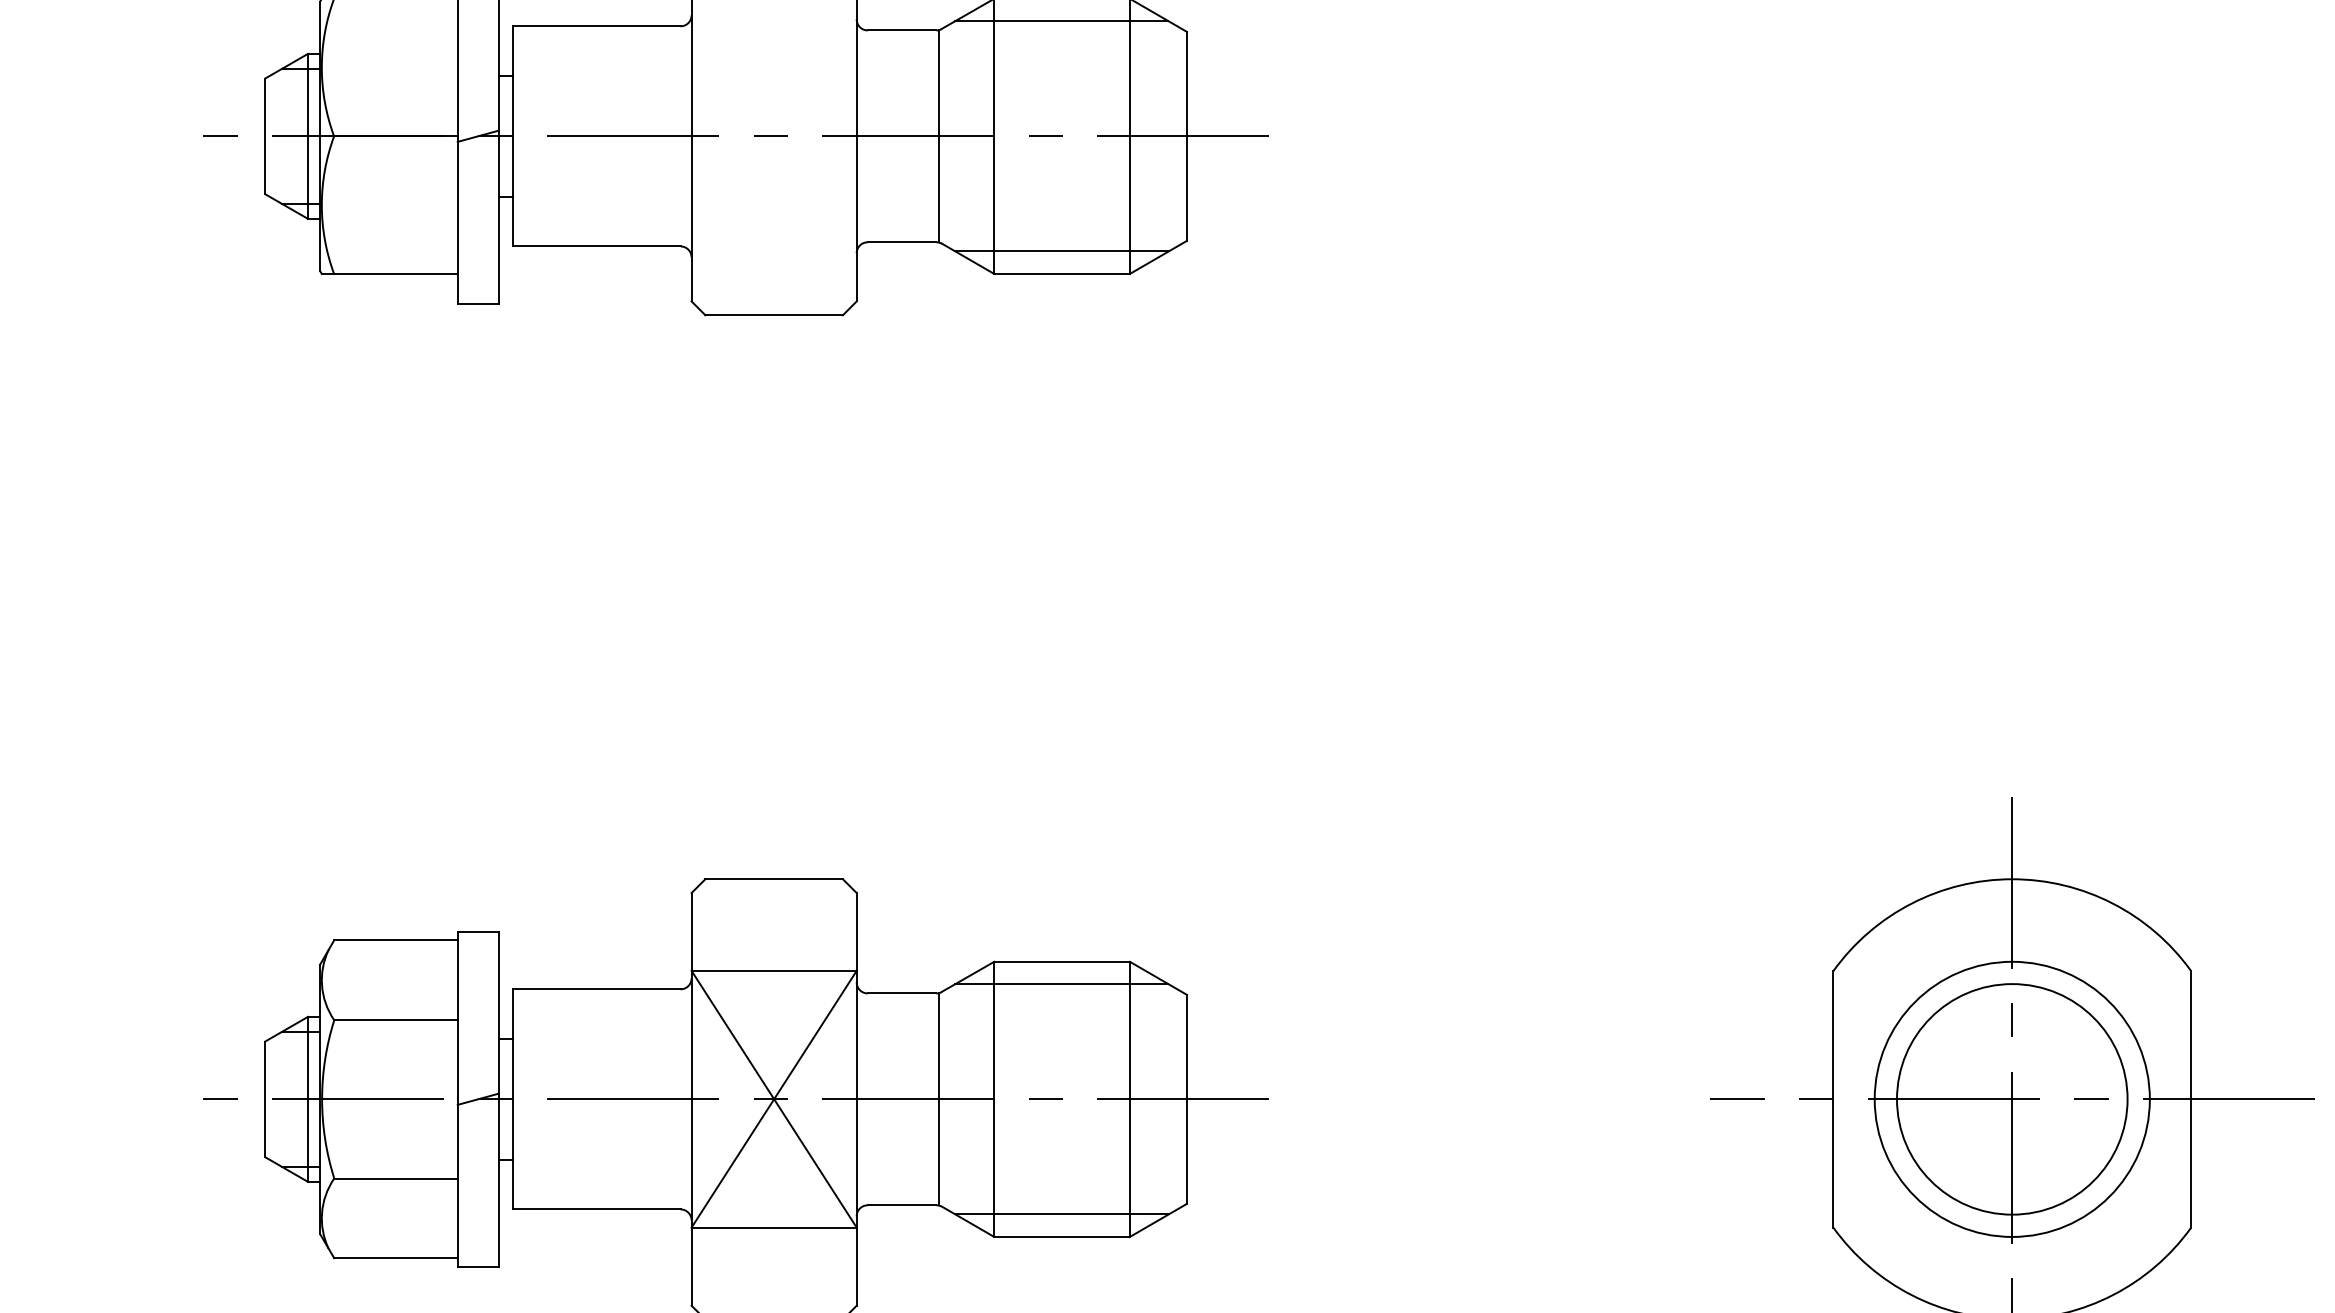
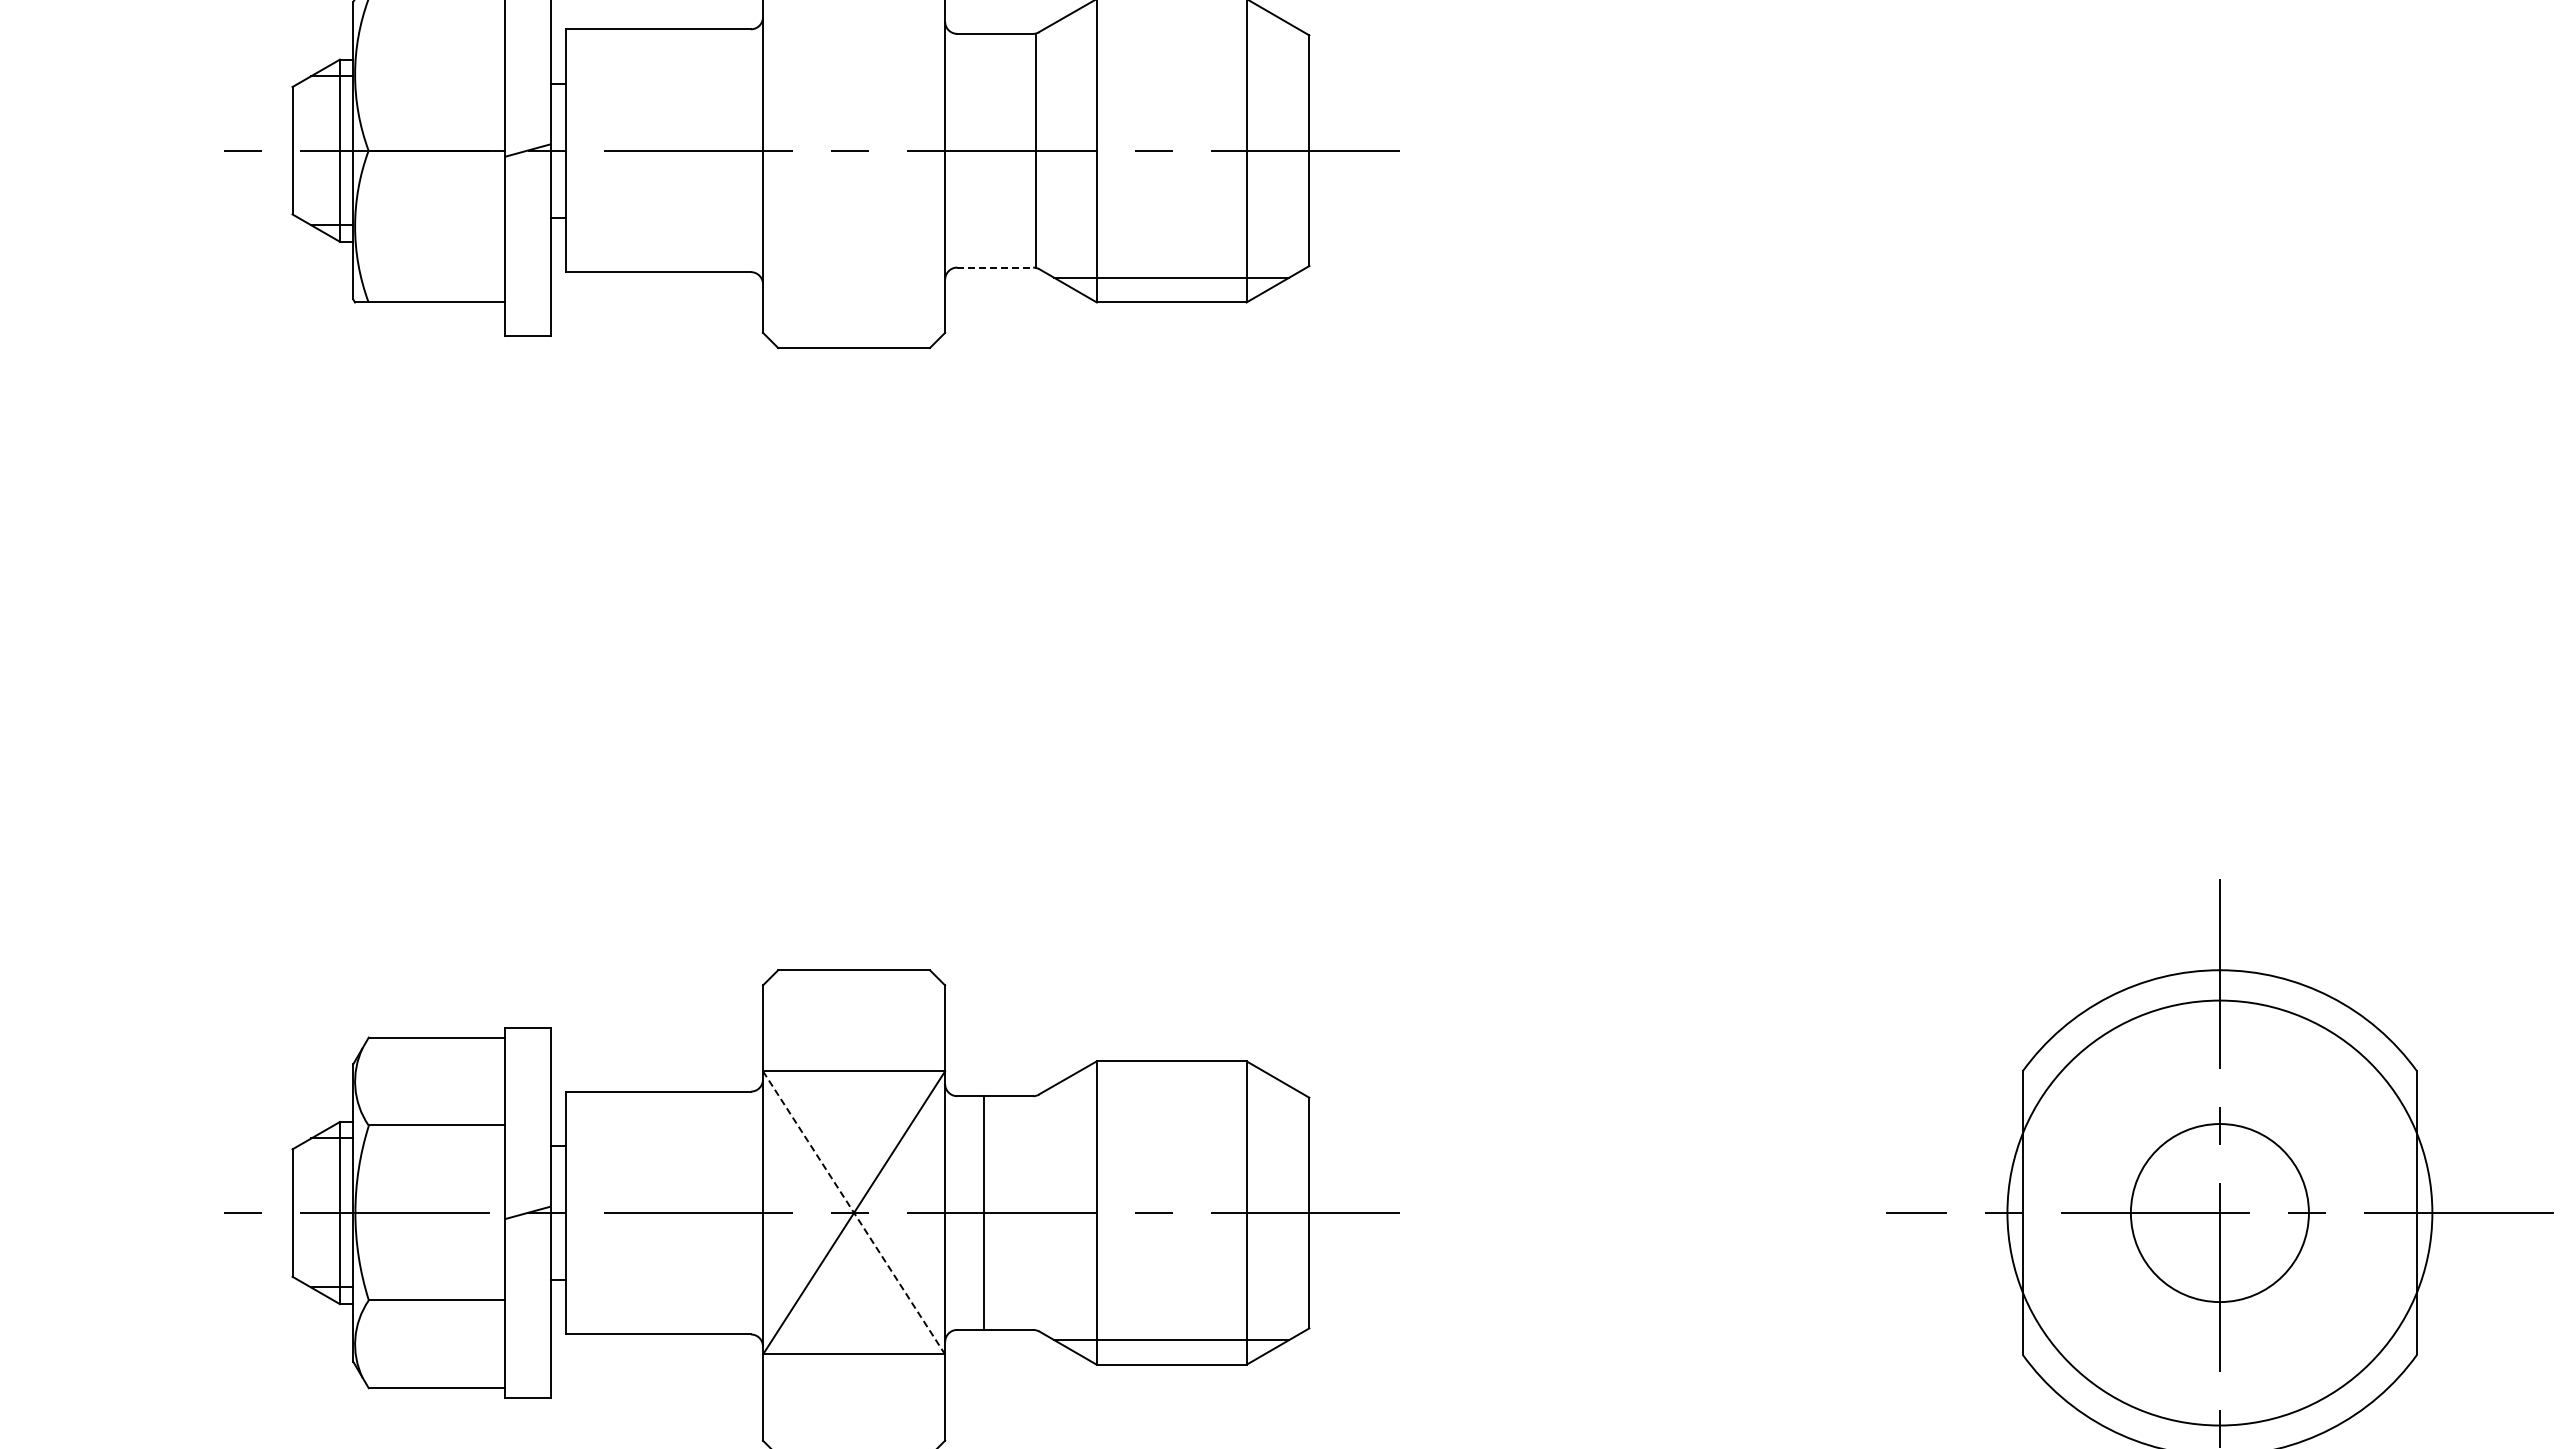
line: (1061, 21) -> (1171, 23), removed
line: (902, 242) -> (995, 267), solid -> dashed
line: (1061, 983) -> (1171, 1085), removed
line: (939, 1098) -> (984, 1212), moved
circle: (2011, 1098) -> (2219, 1212), size x0.7
circle: (2011, 1098) -> (2219, 1212), size x1.4
line: (774, 1099) -> (854, 1213), solid -> dashed

